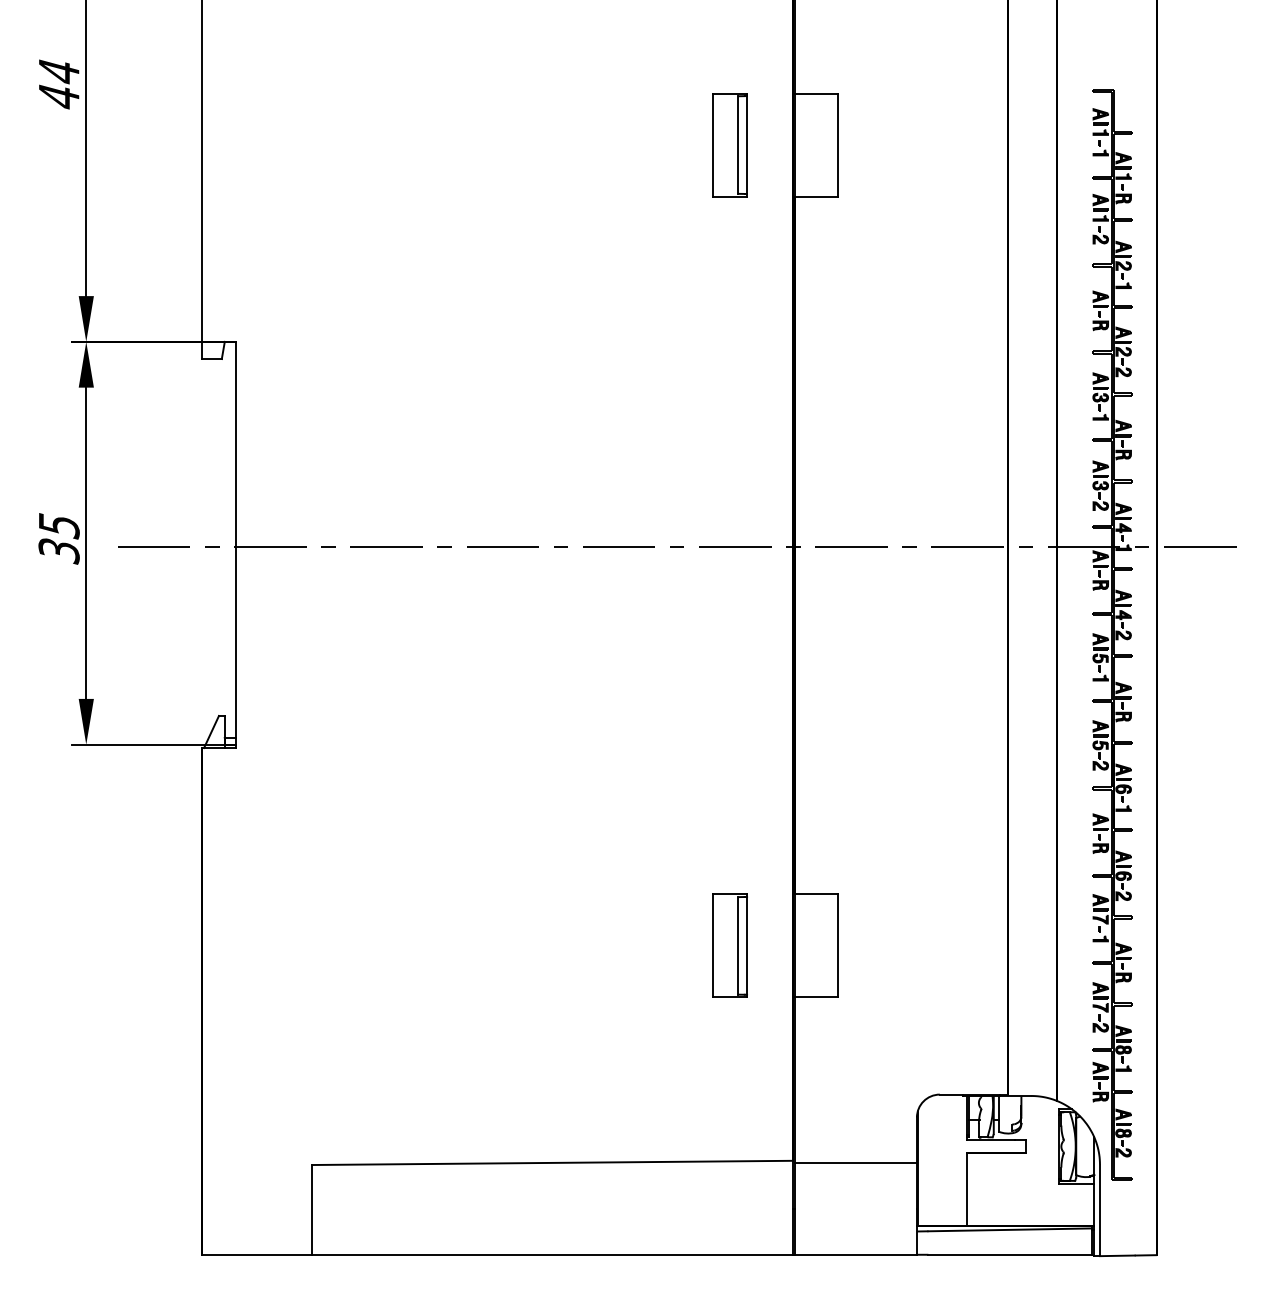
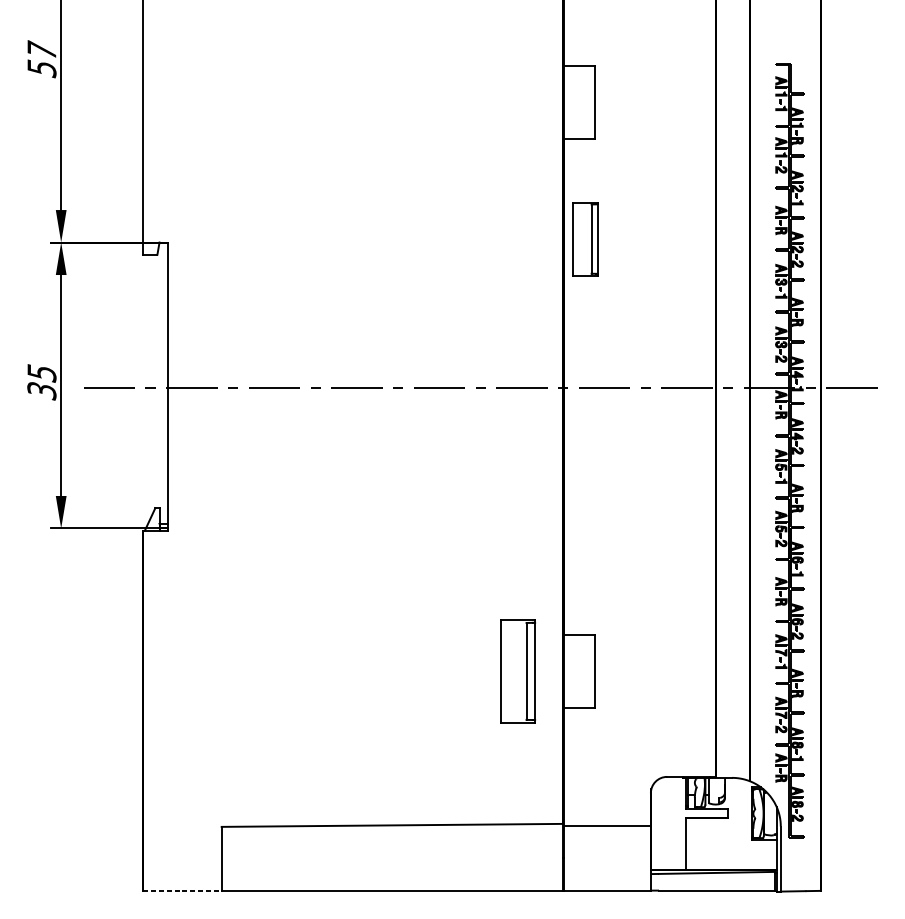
text: (59, 83) -> (42, 59), 44 -> 57
part: (729, 145) -> (585, 239), moved
part: (729, 945) -> (517, 671), size x1.4
line: (257, 1254) -> (182, 890), solid -> dashed

